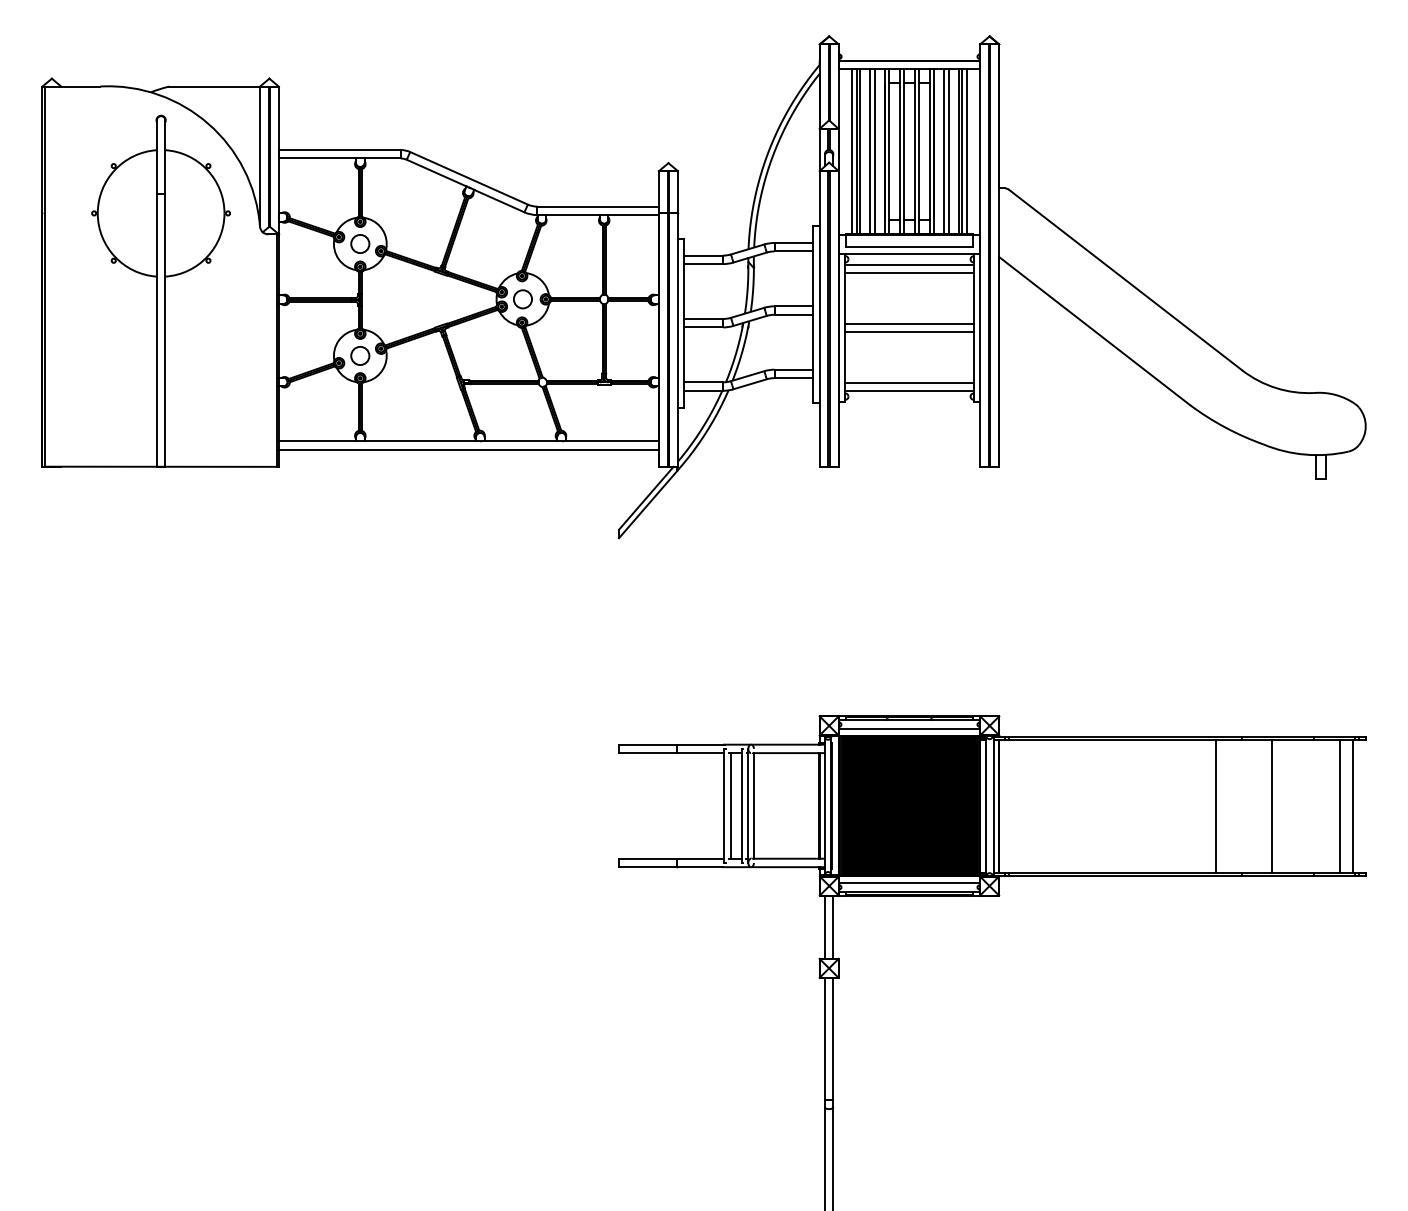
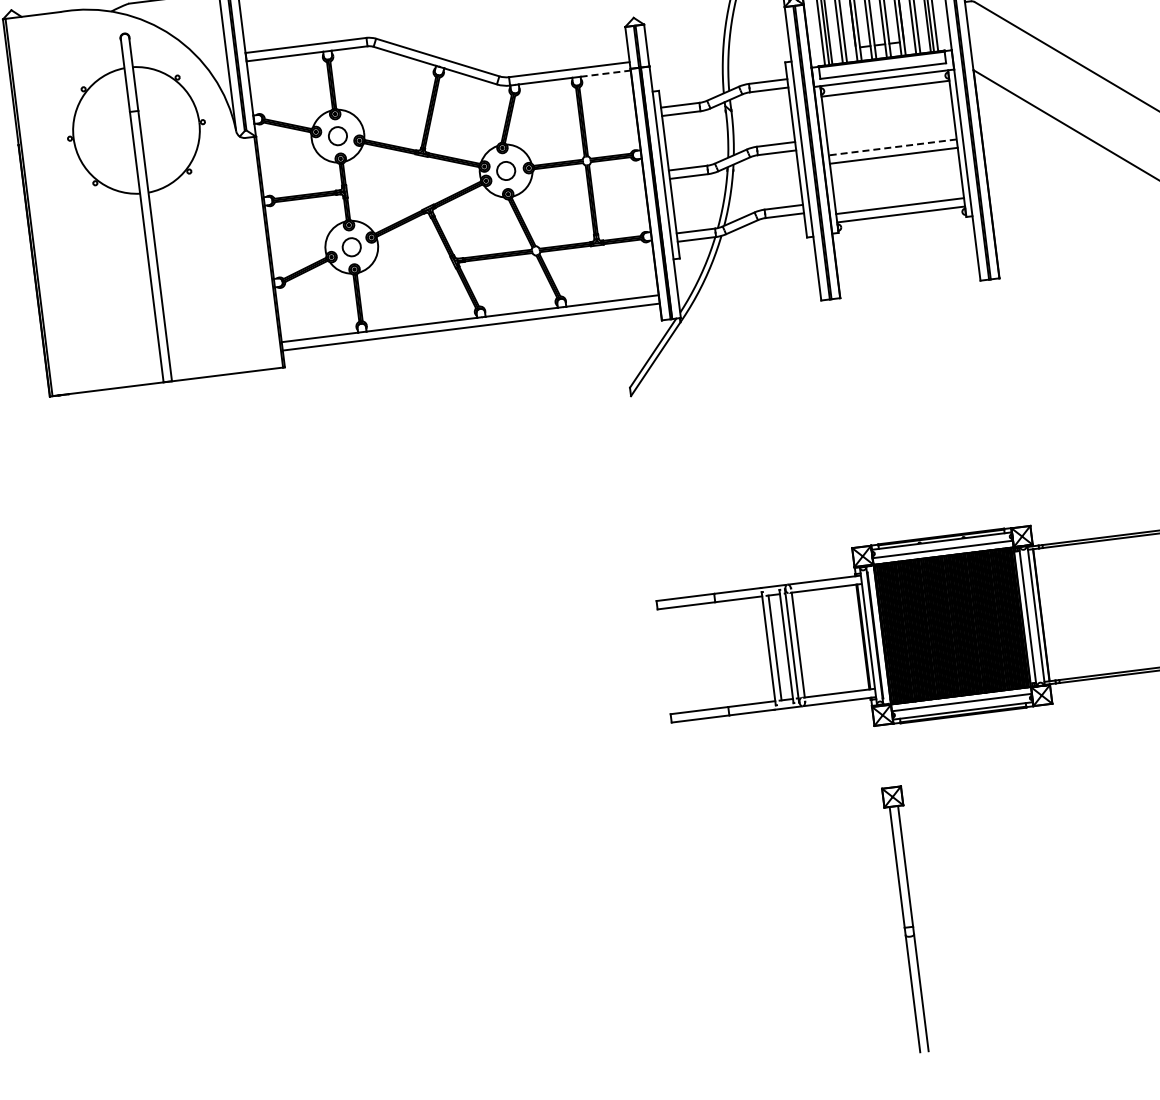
line: (634, 215) -> (606, 73), solid -> dashed
line: (909, 273) -> (886, 97), removed
line: (909, 323) -> (892, 147), solid -> dashed
line: (824, 926) -> (882, 756), removed
line: (833, 926) -> (891, 754), removed

